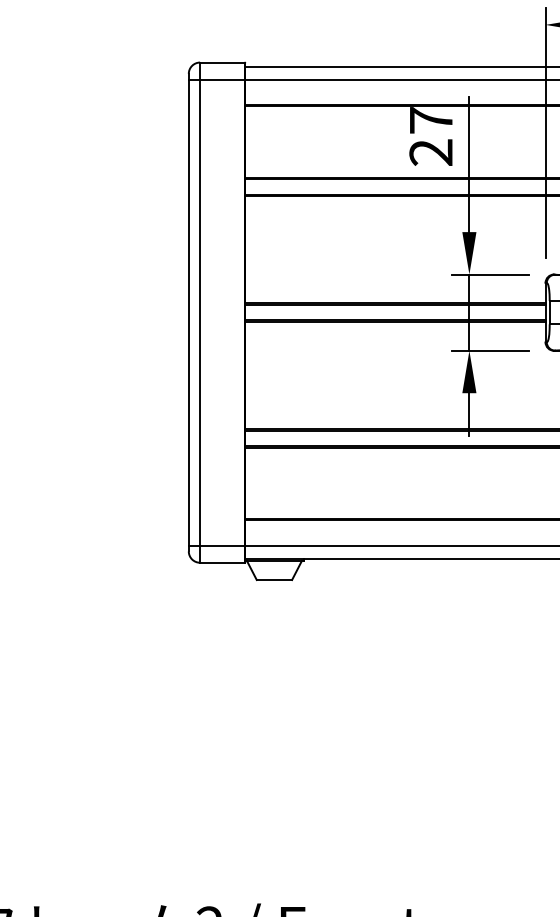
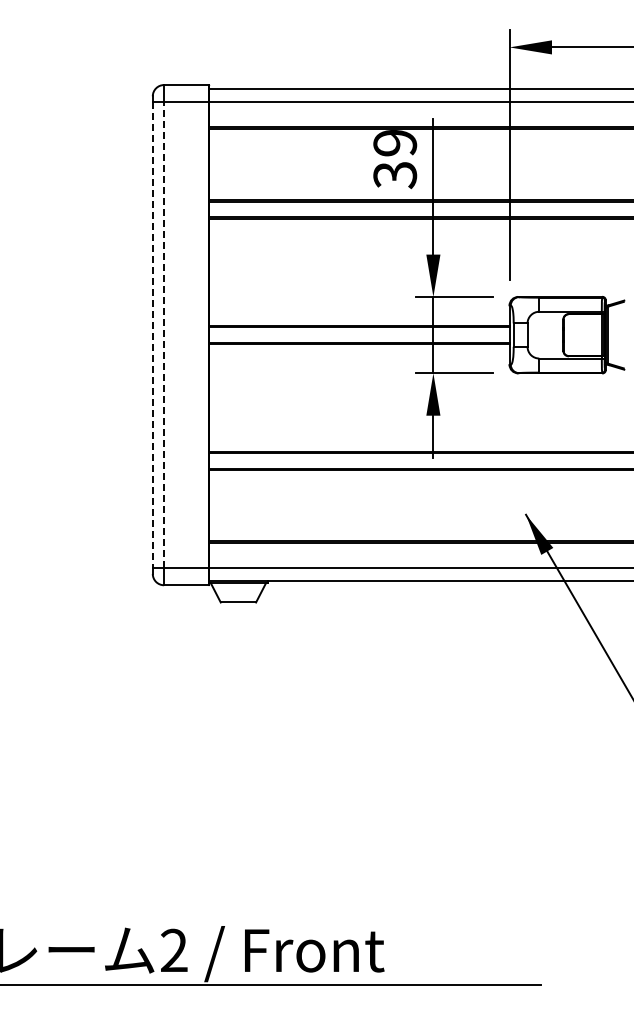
text: (431, 137) -> (395, 159), 27 -> 39
line: (200, 312) -> (164, 334), solid -> dashed
line: (188, 313) -> (152, 335), solid -> dashed

